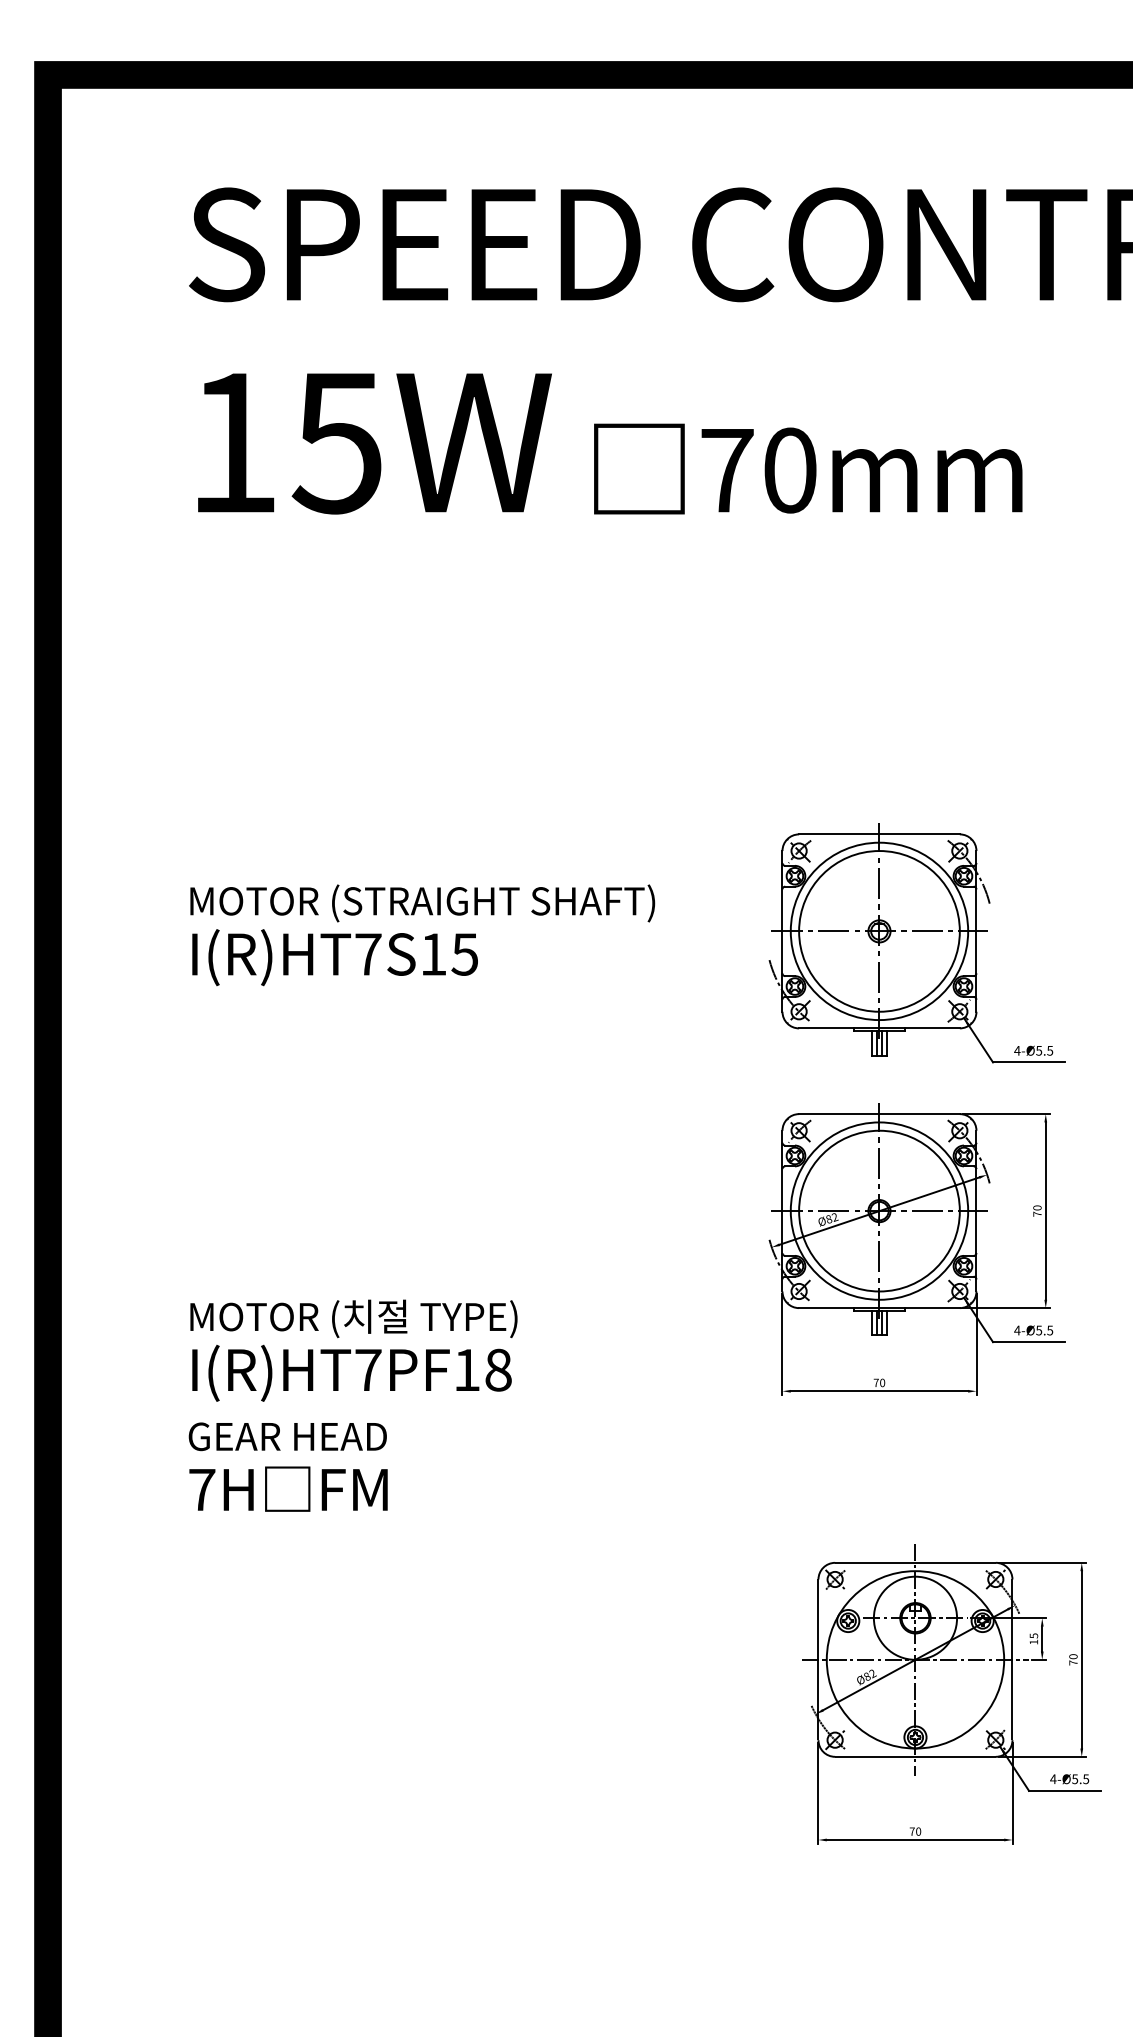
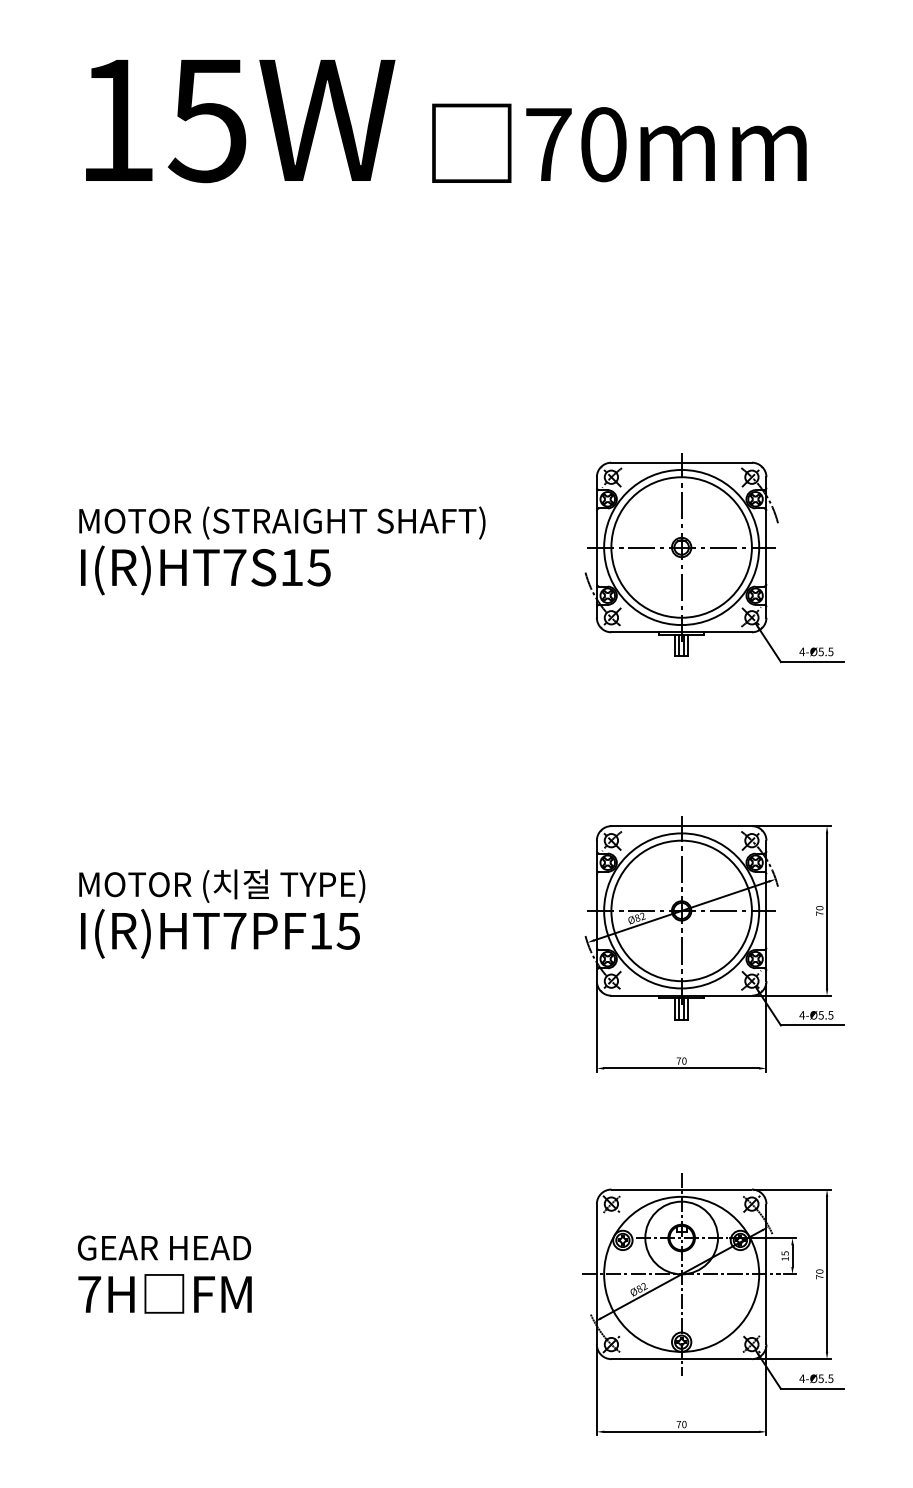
part: (916, 1249) -> (714, 944), moved
text: (497, 1369) -> (347, 930), I(R)HT7PF18 -> I(R)HT7PF15
text: (287, 1466) -> (164, 1274), moved
part: (951, 1694) -> (713, 1304), moved

